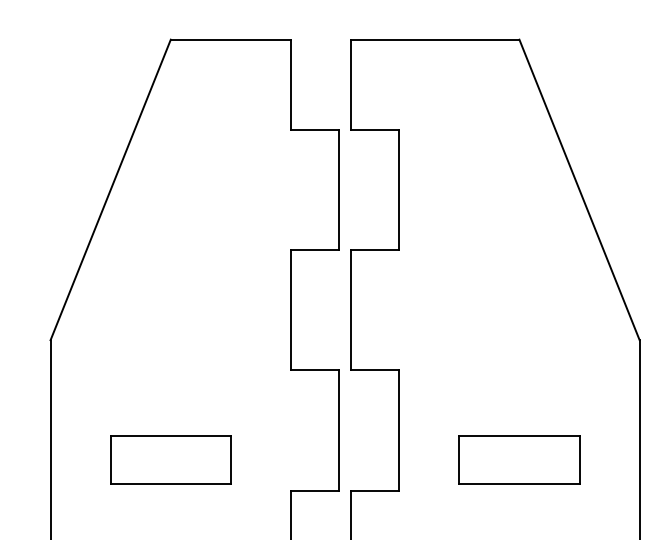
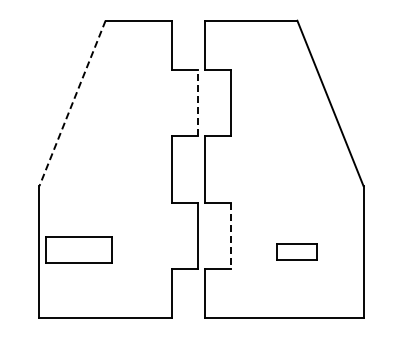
line: (339, 188) -> (198, 102), solid -> dashed
line: (110, 190) -> (72, 103), solid -> dashed
line: (399, 431) -> (231, 236), solid -> dashed
part: (170, 459) -> (78, 249), moved
part: (517, 459) -> (296, 251), size x0.6

